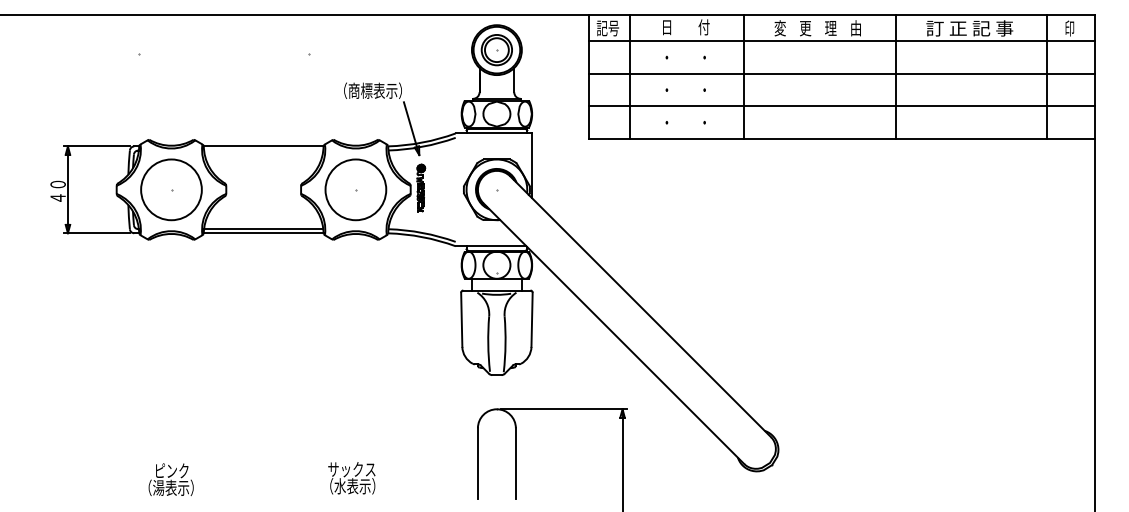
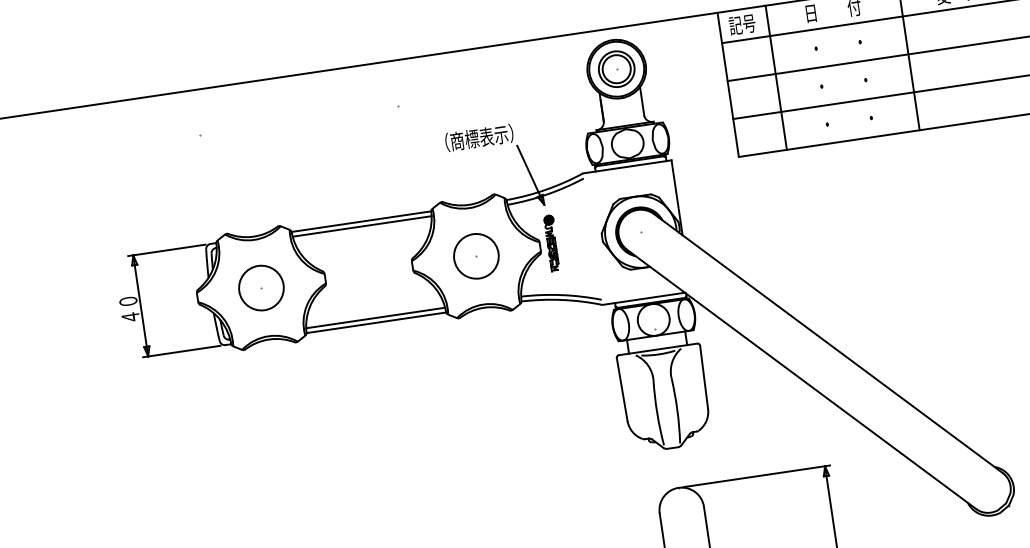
line: (263, 150) -> (361, 226), added
circle: (171, 189) -> (261, 287), size x0.62
circle: (355, 189) -> (475, 256), size x0.62

